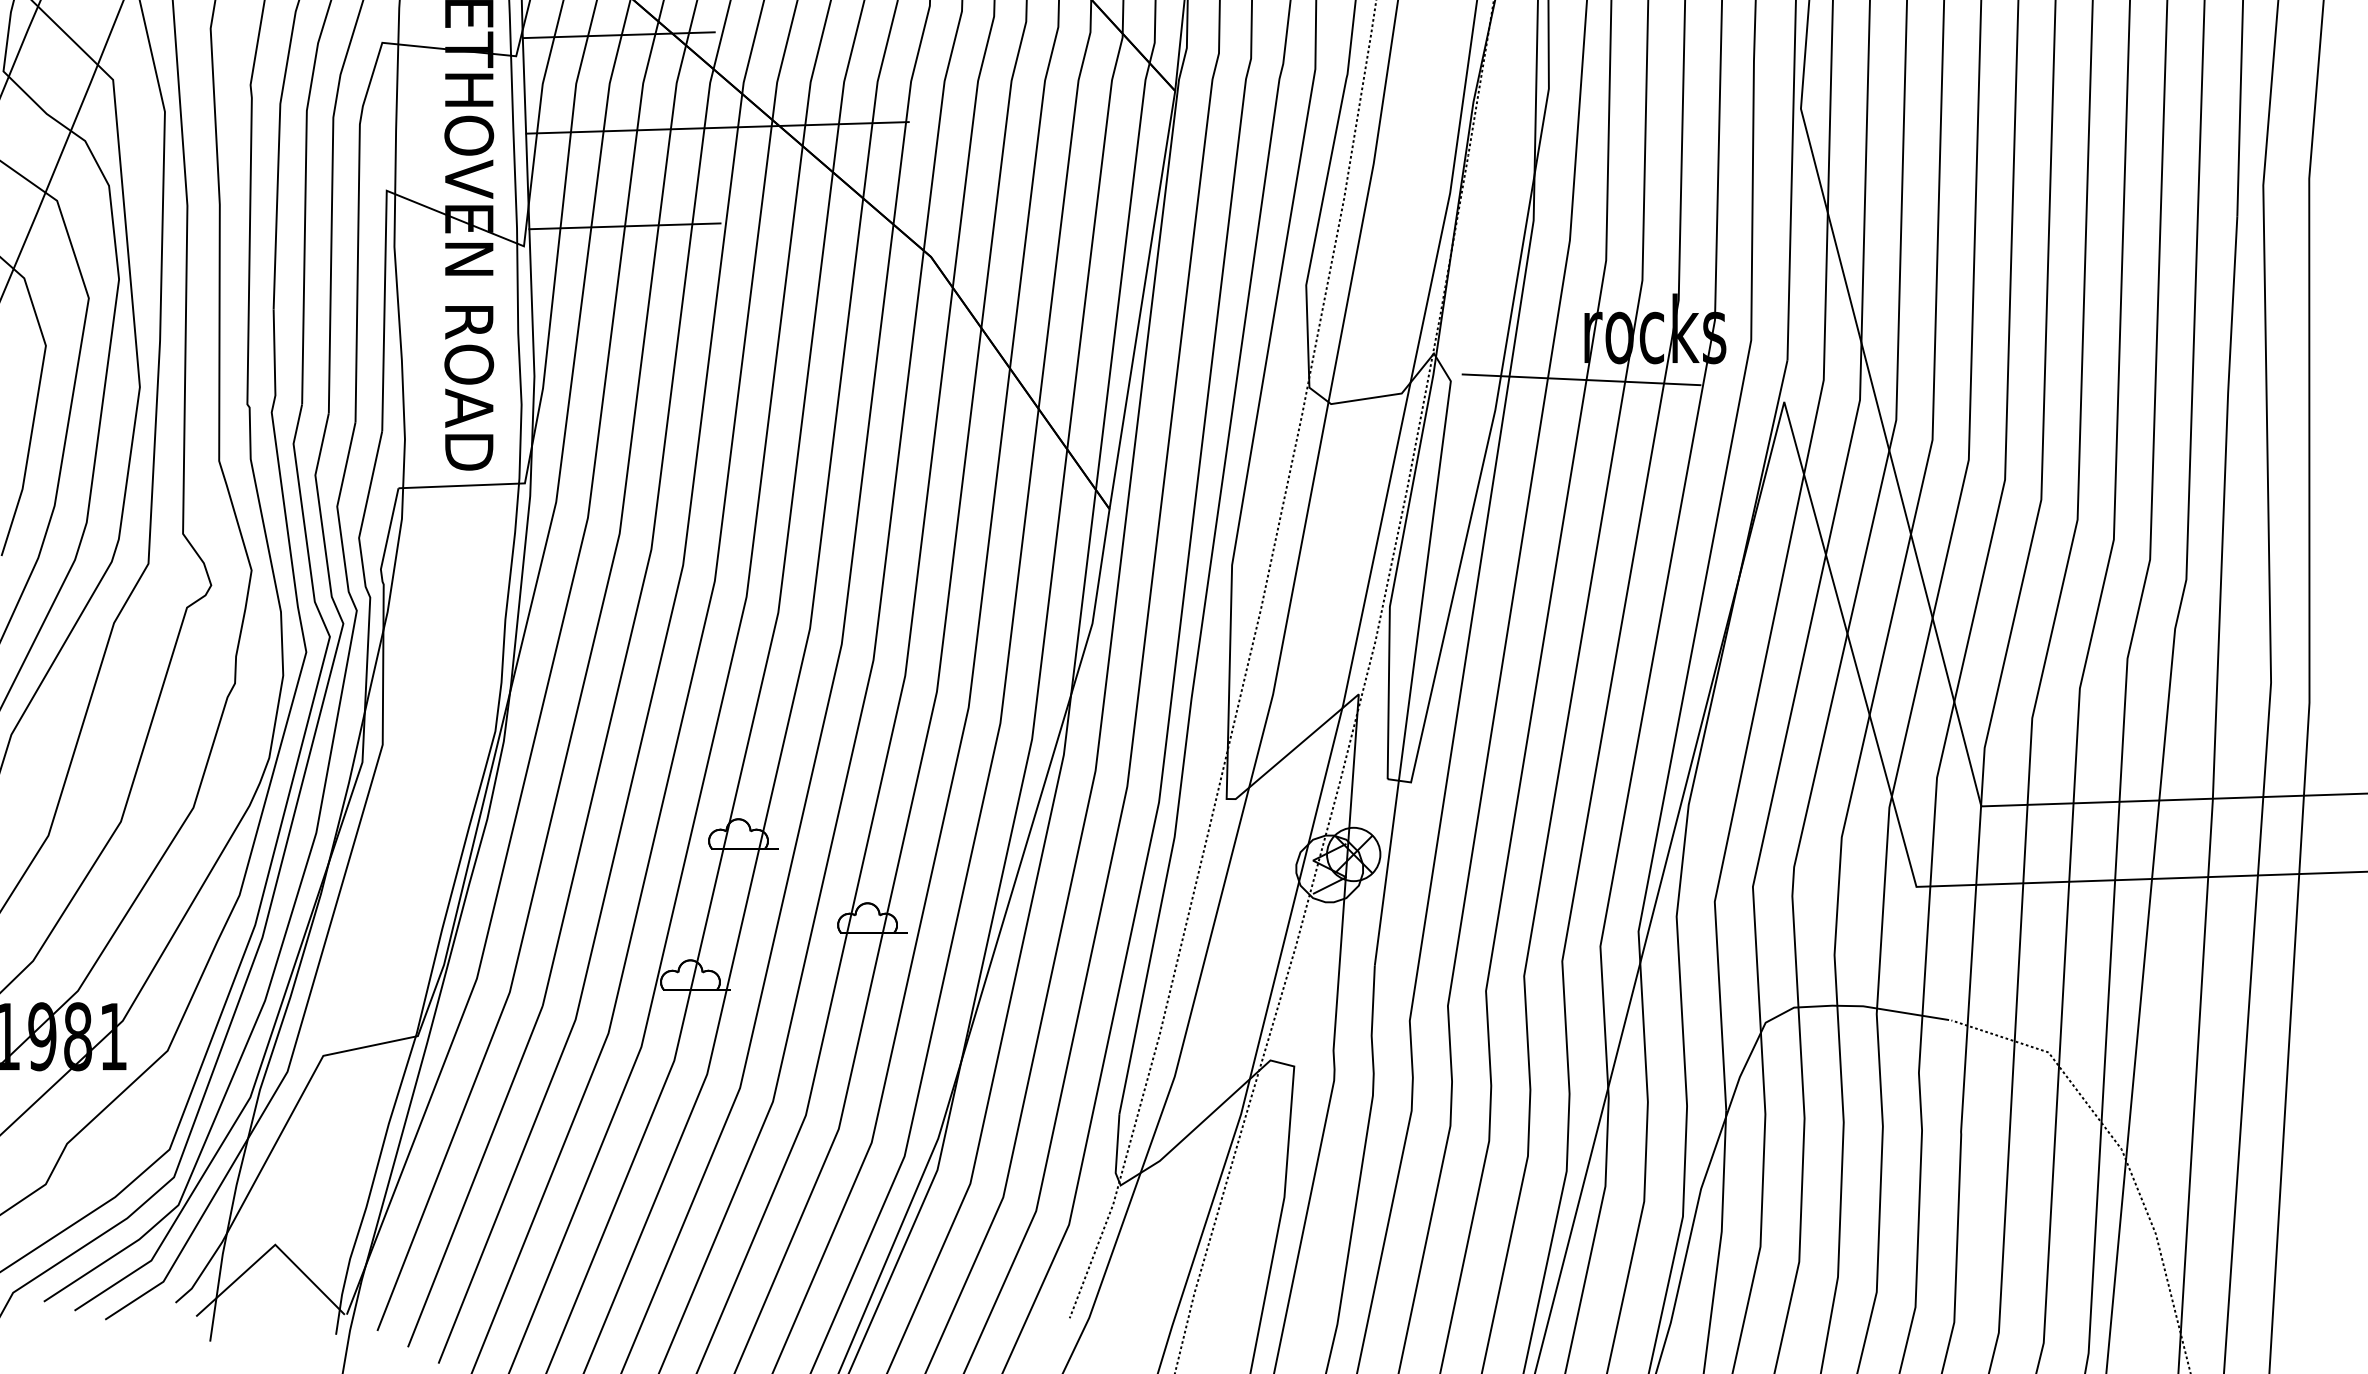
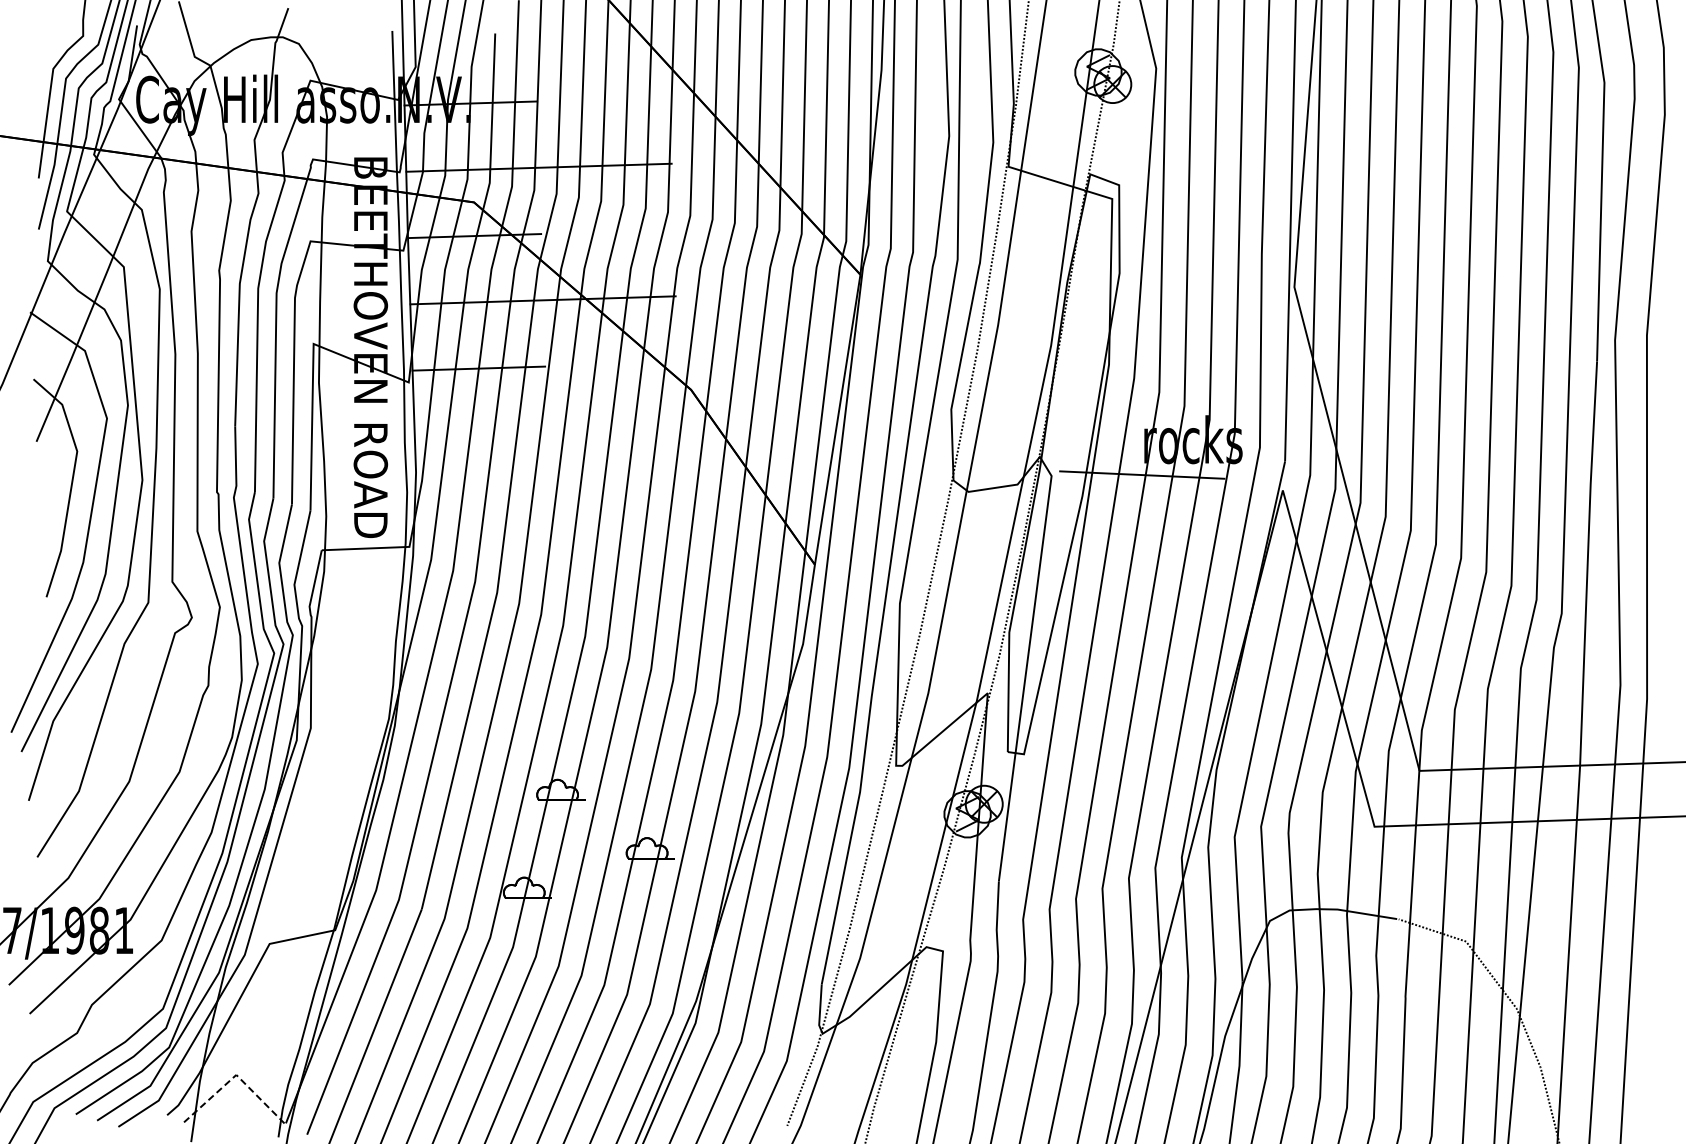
line: (272, 1247) -> (234, 1076), solid -> dashed

